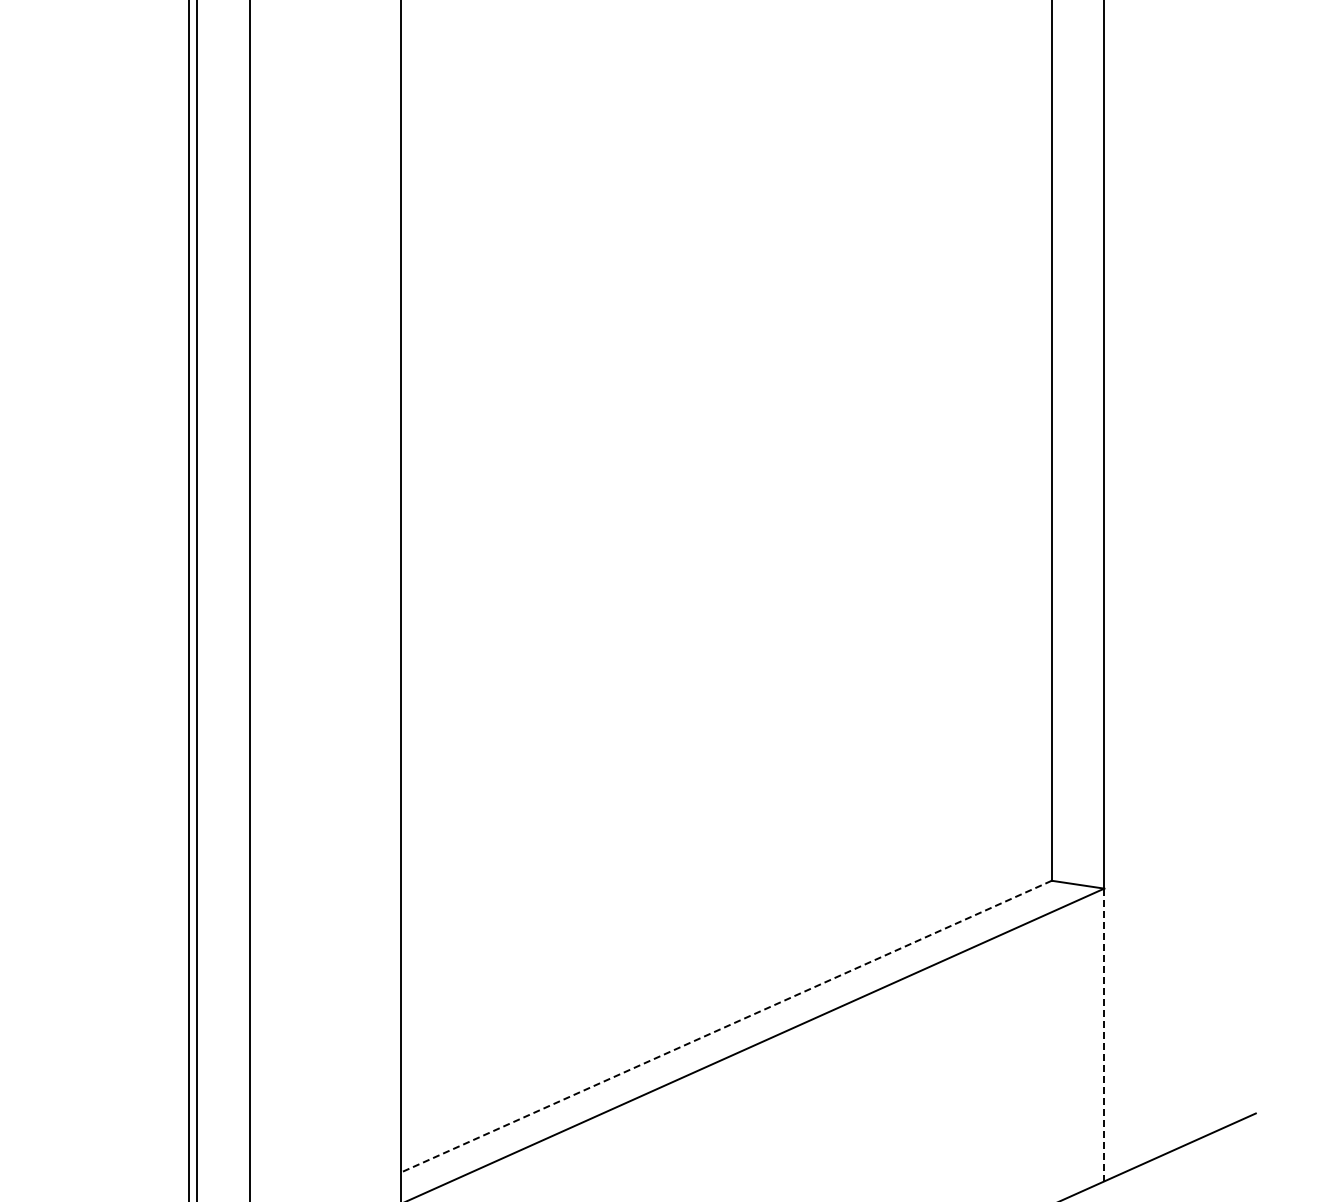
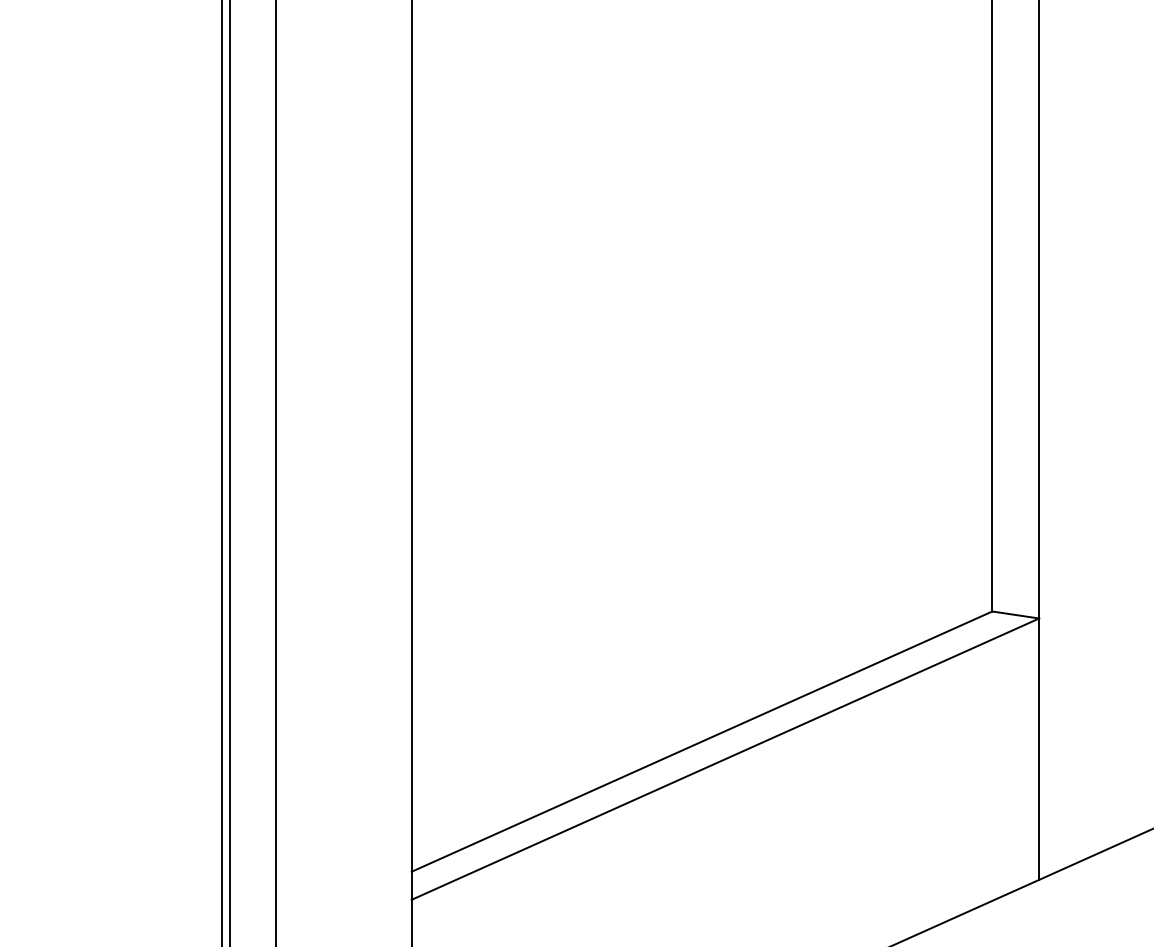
line: (726, 1026) -> (701, 741), dashed -> solid
line: (1104, 1035) -> (1039, 749), dashed -> solid

